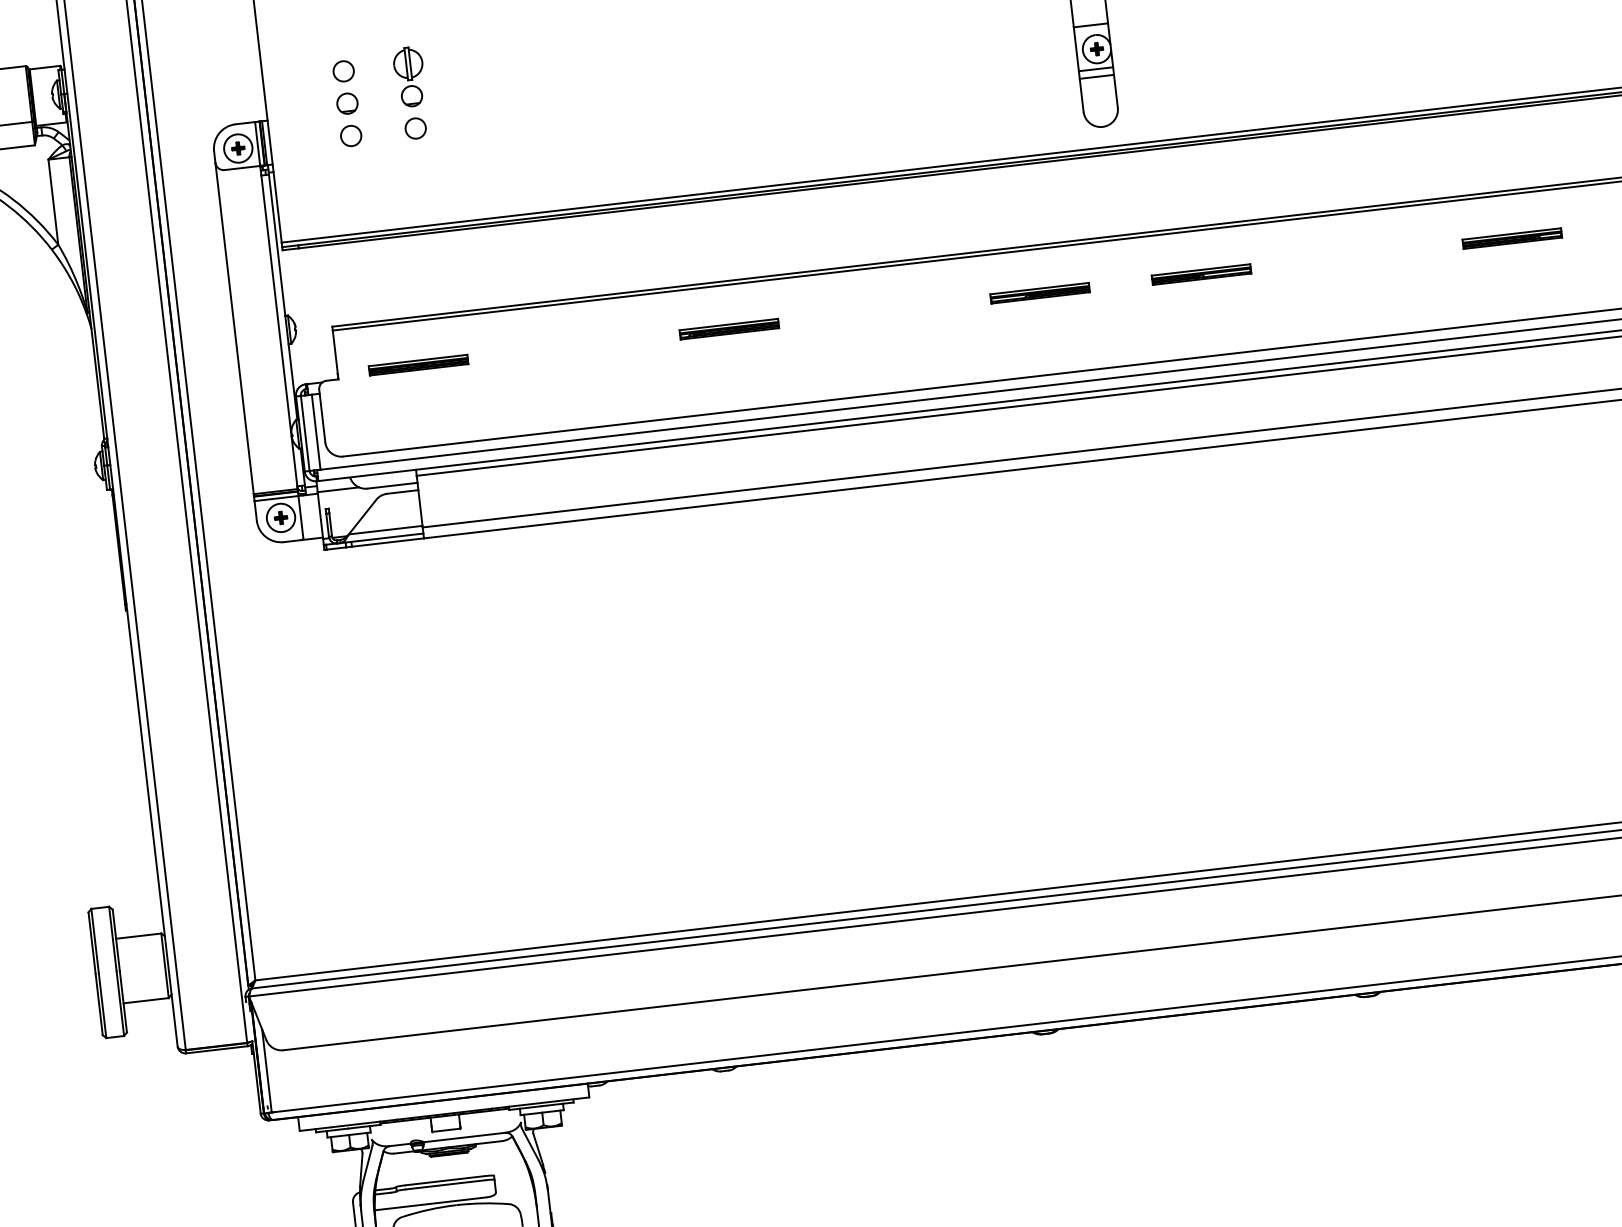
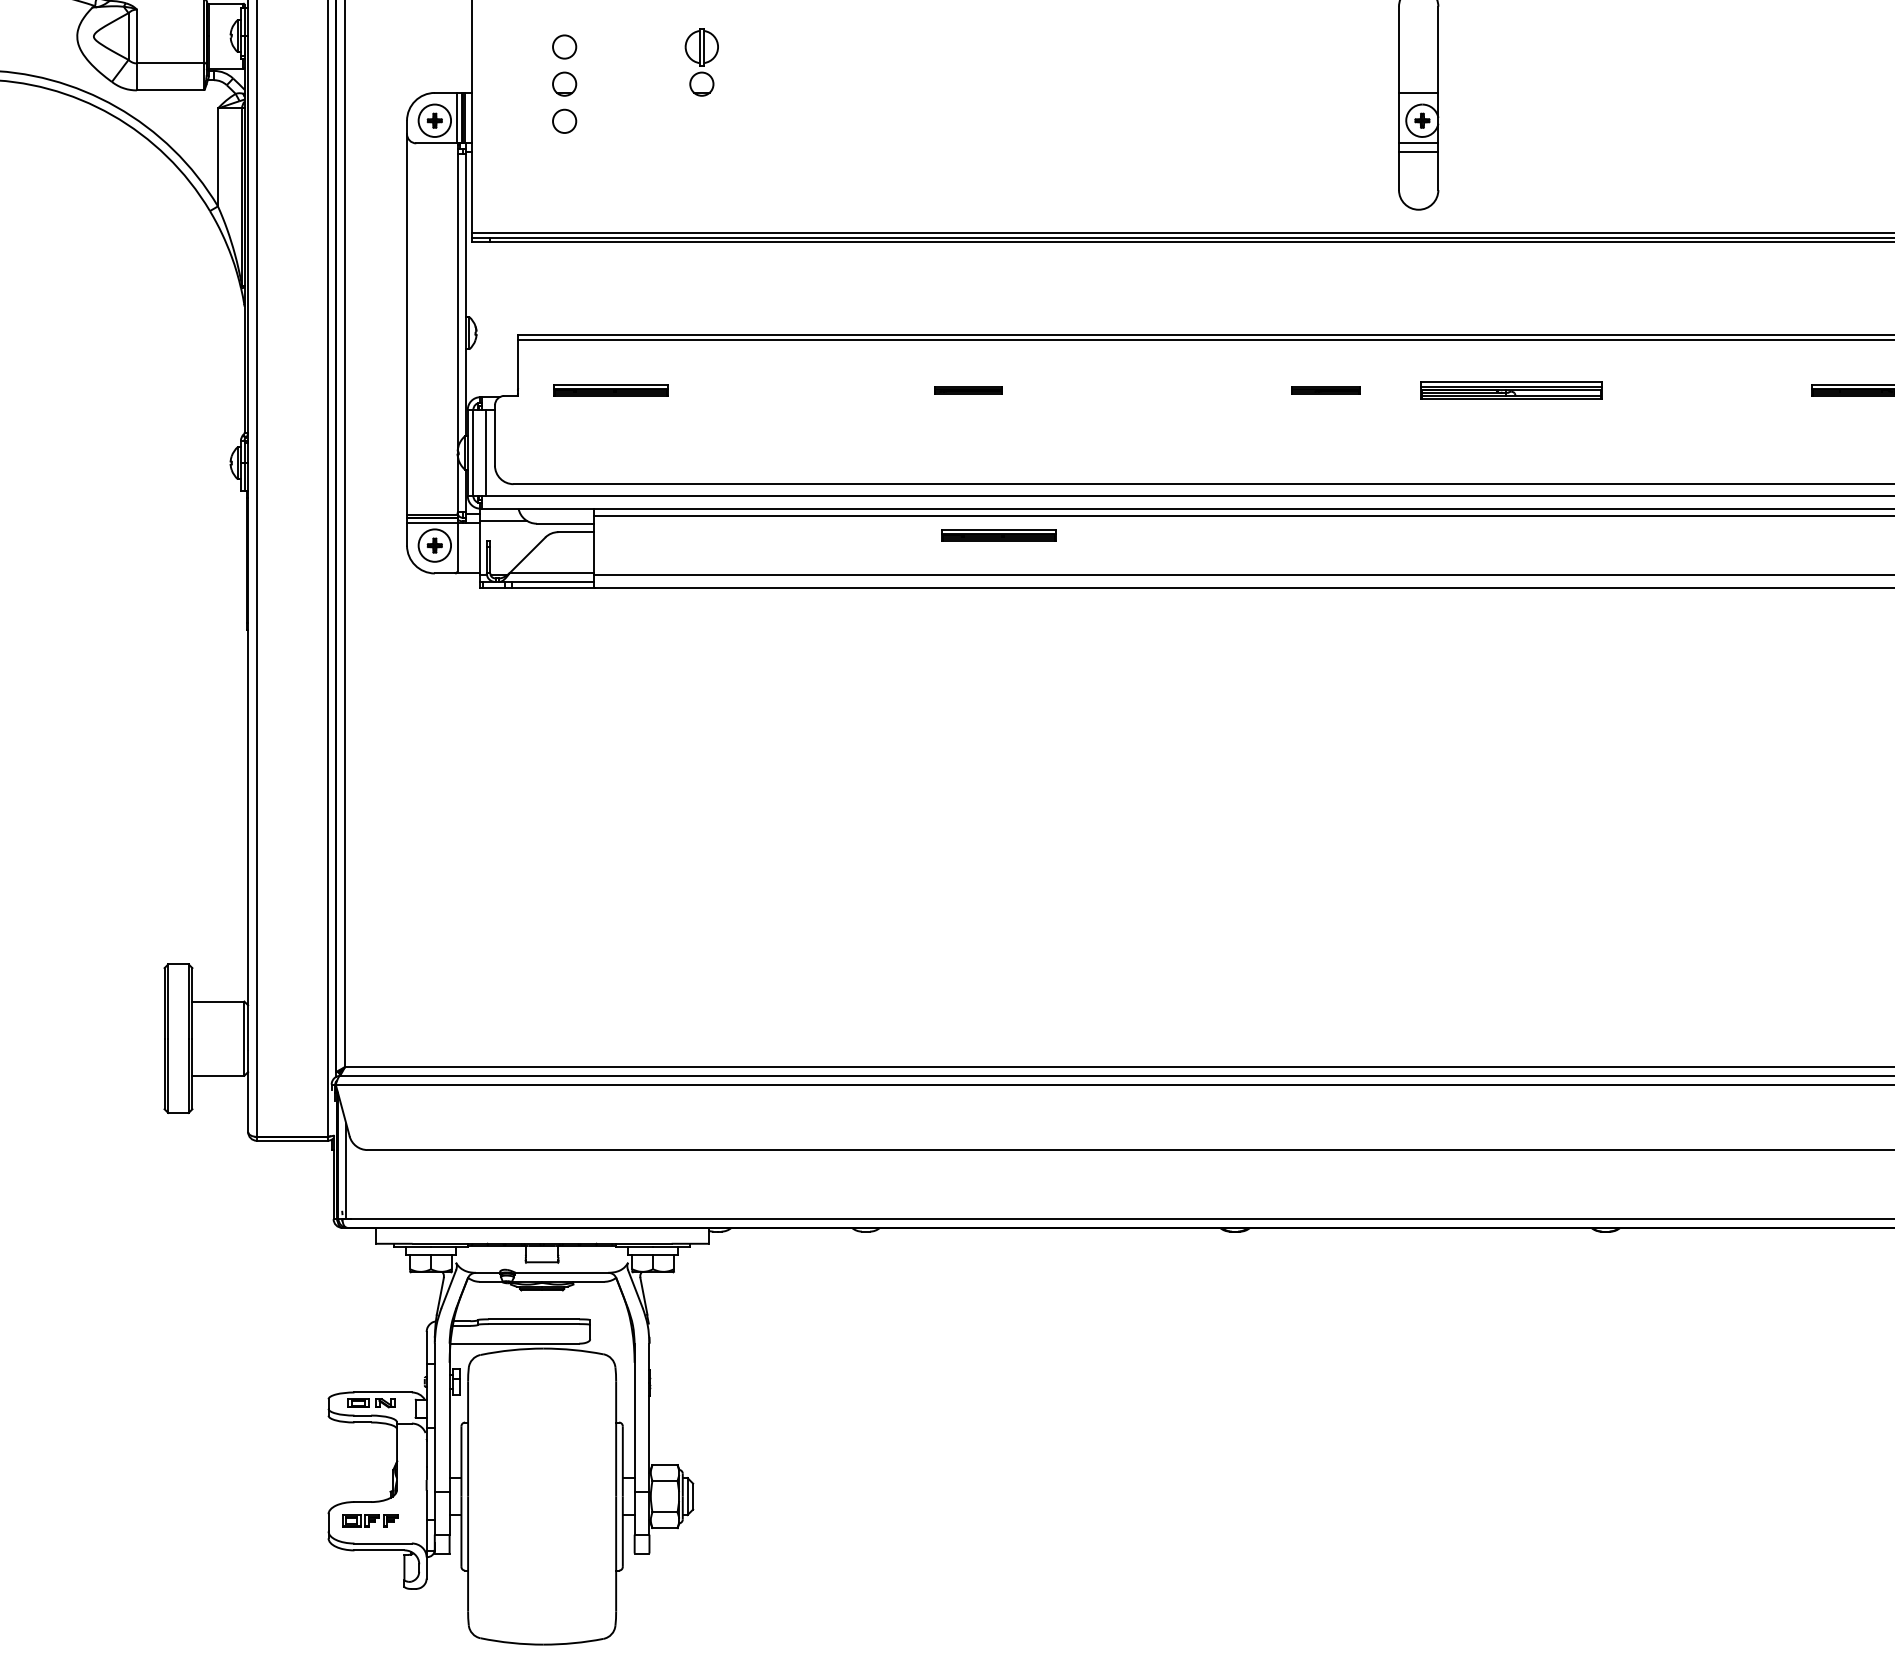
part: (409, 77) -> (701, 62), moved
circle: (415, 127) -> (638, 120), removed
part: (1201, 274) -> (1511, 390), size x1.6
part: (1039, 293) -> (1325, 390), size x0.6
part: (729, 329) -> (968, 390), size x0.6
part: (770, 452) -> (998, 535), added

